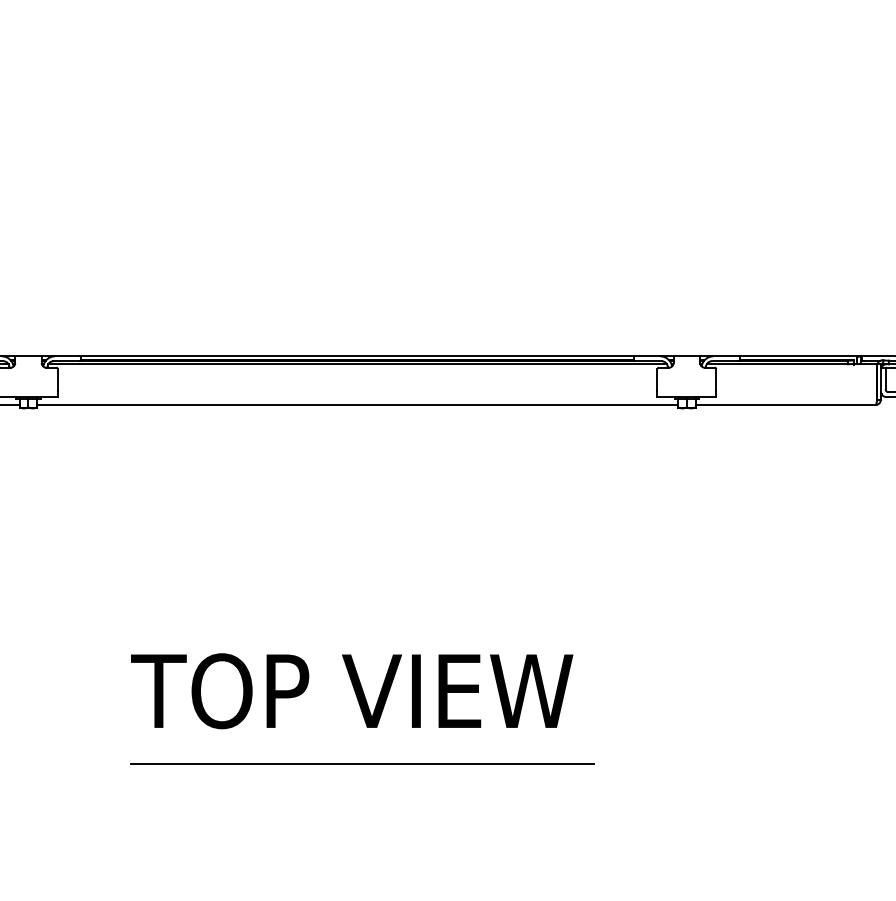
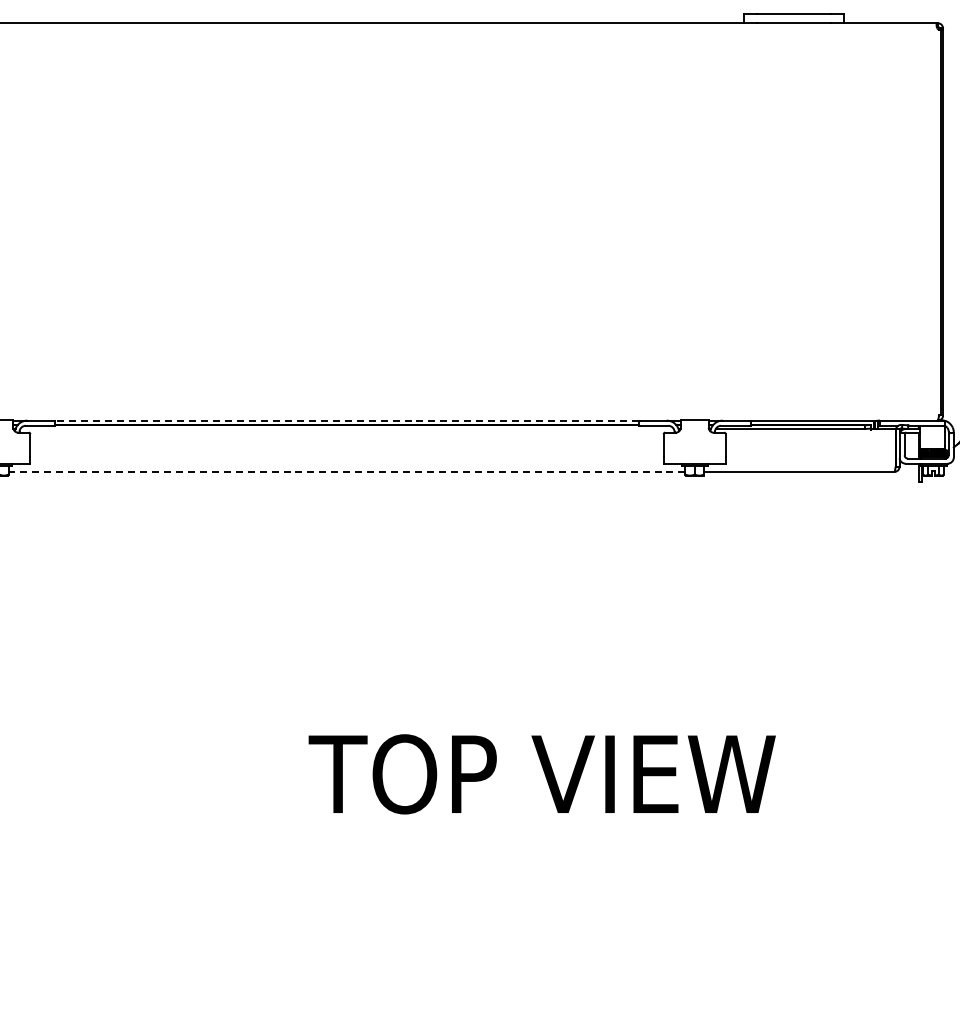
line: (358, 356) -> (347, 420), solid -> dashed
line: (357, 363) -> (346, 428), removed
line: (357, 404) -> (346, 471), solid -> dashed
text: (351, 691) -> (541, 774), moved
line: (361, 763) -> (351, 850), removed

